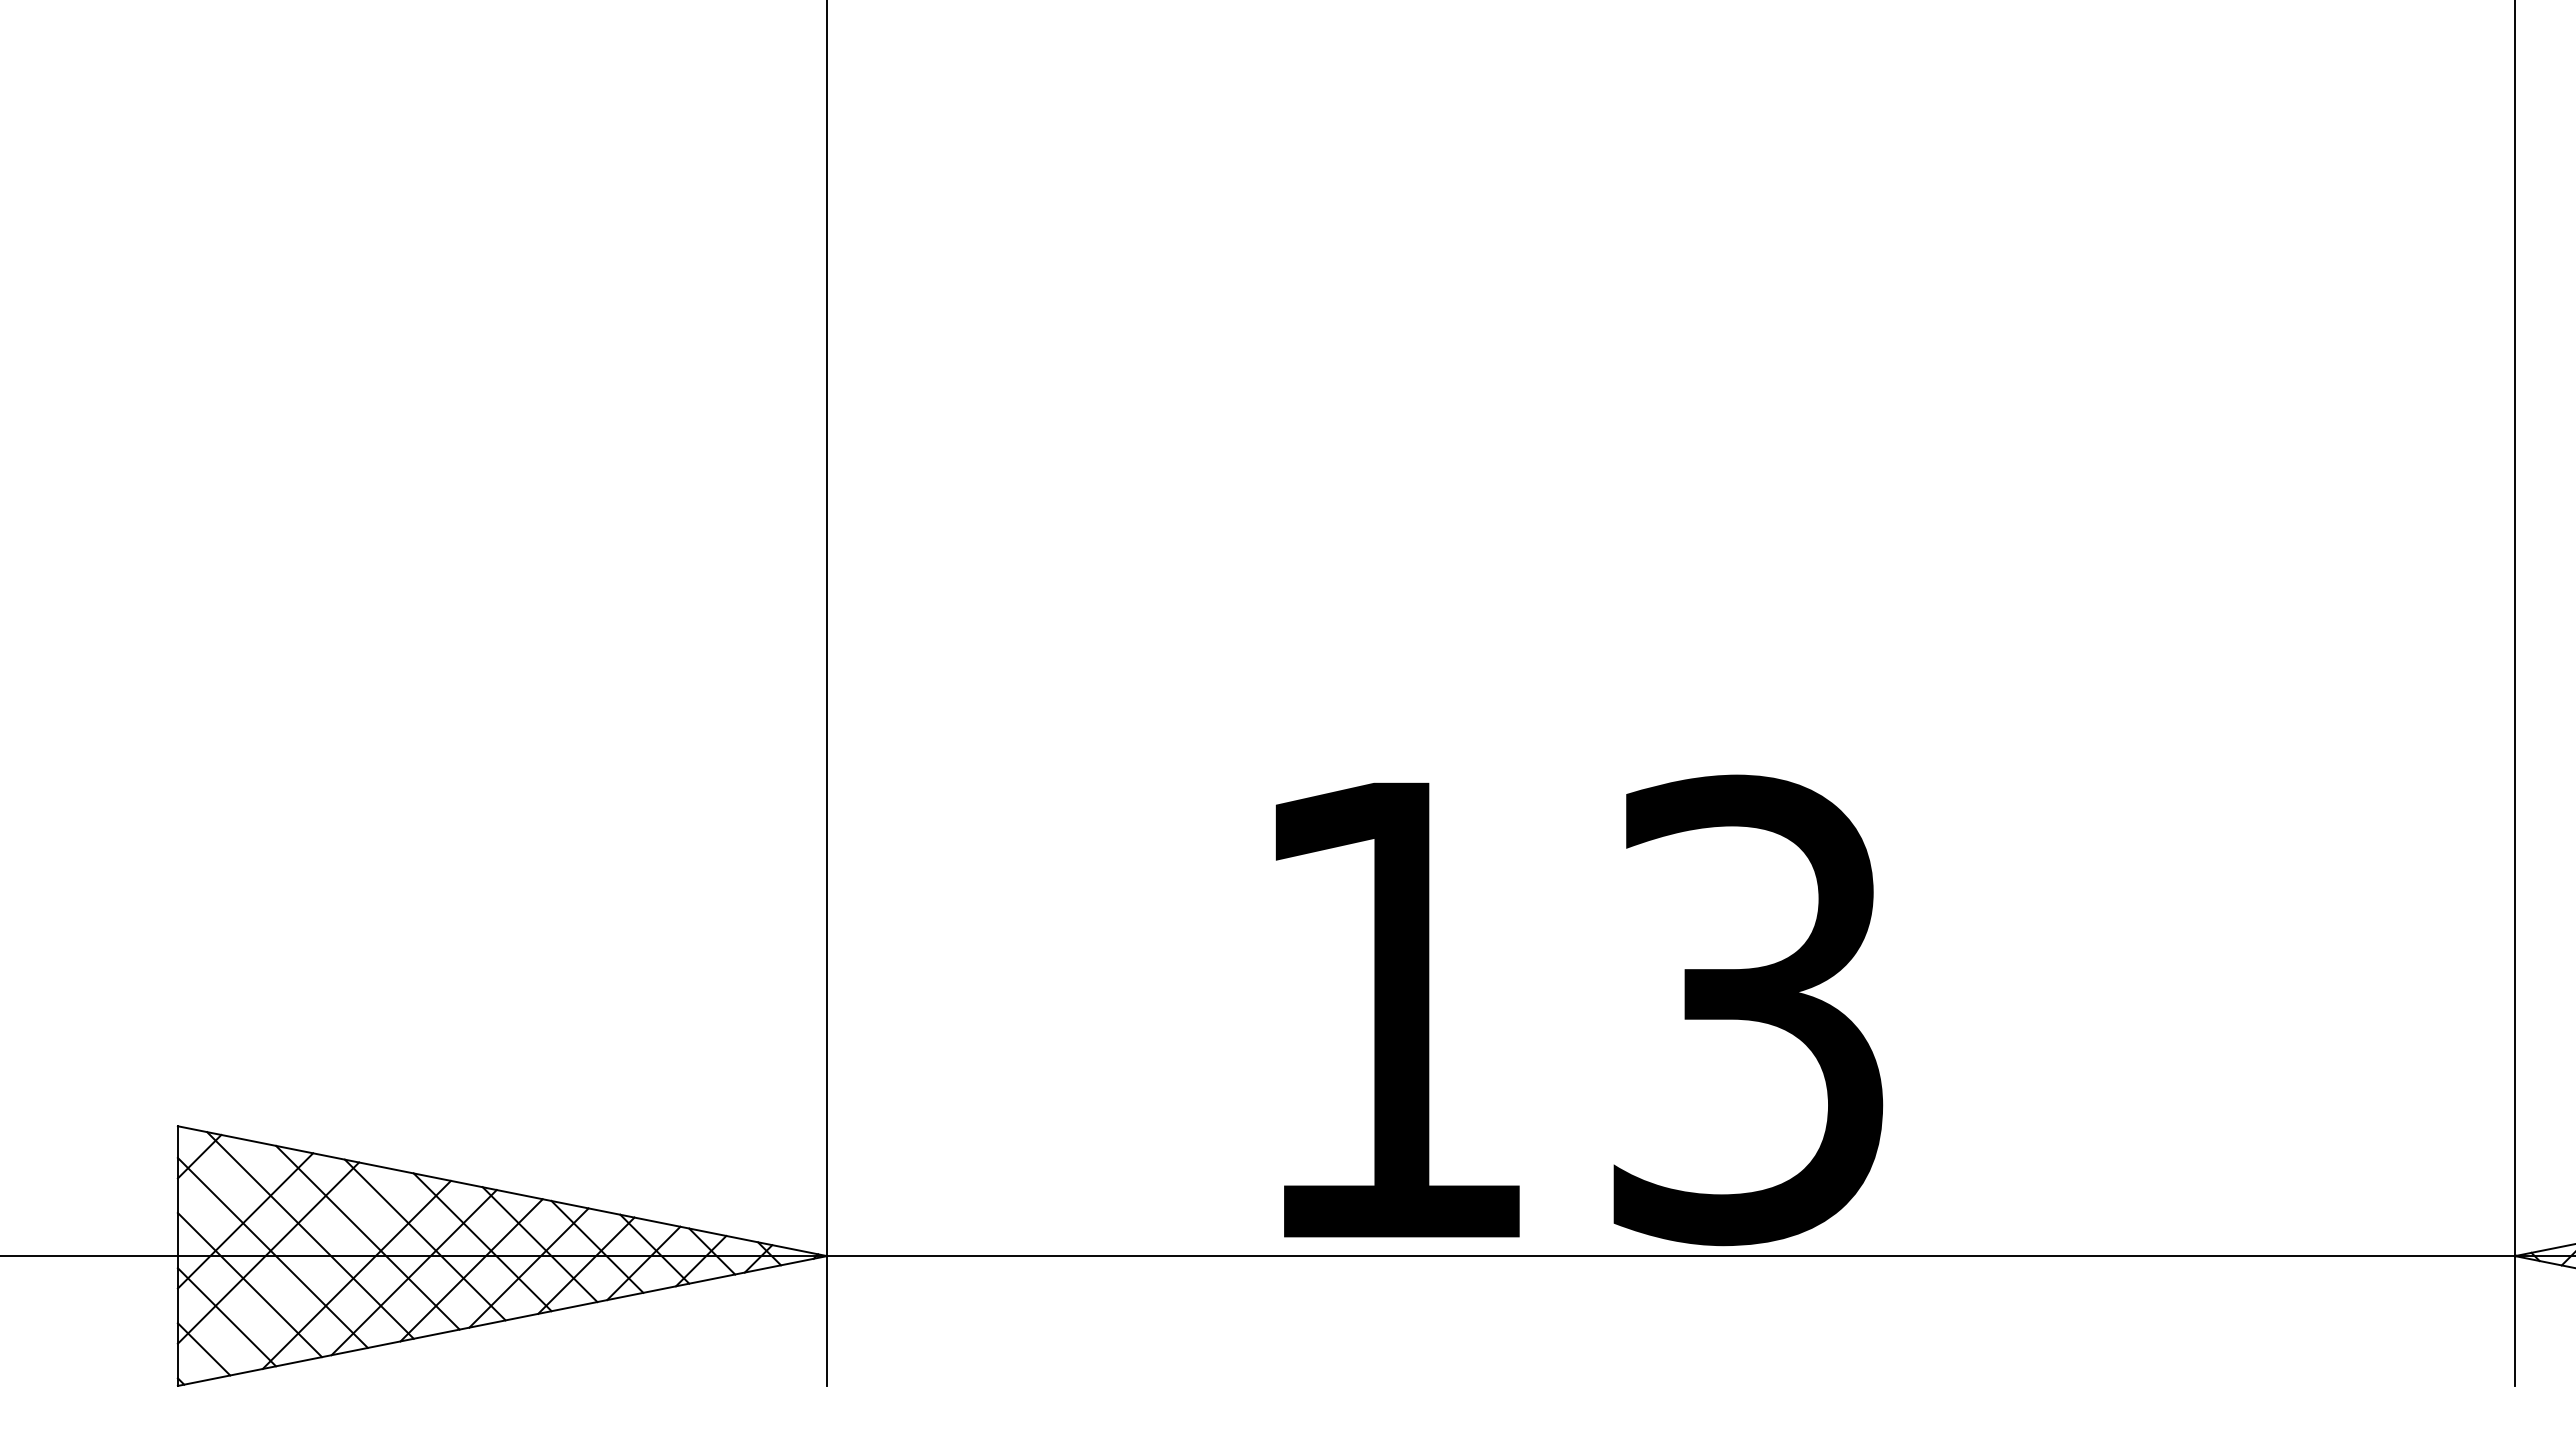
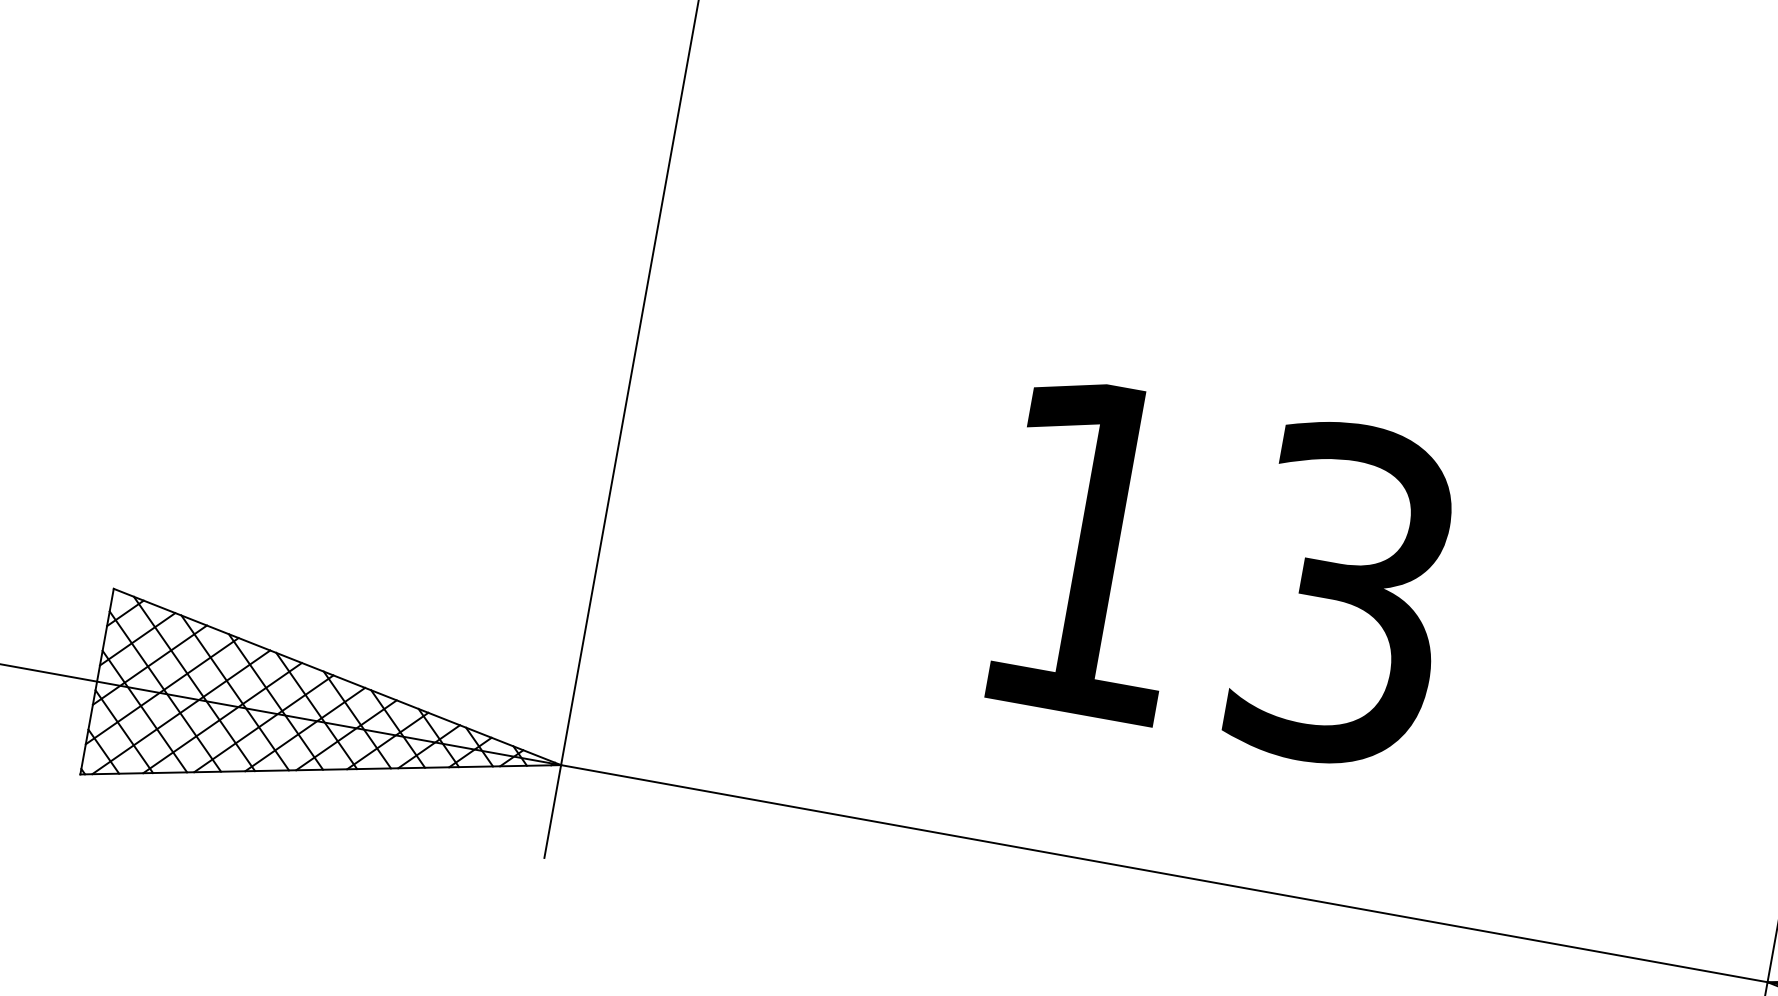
text: (1579, 1010) -> (1224, 573), moved
line: (222, 1188) -> (137, 639), added
line: (298, 1276) -> (180, 711), added

